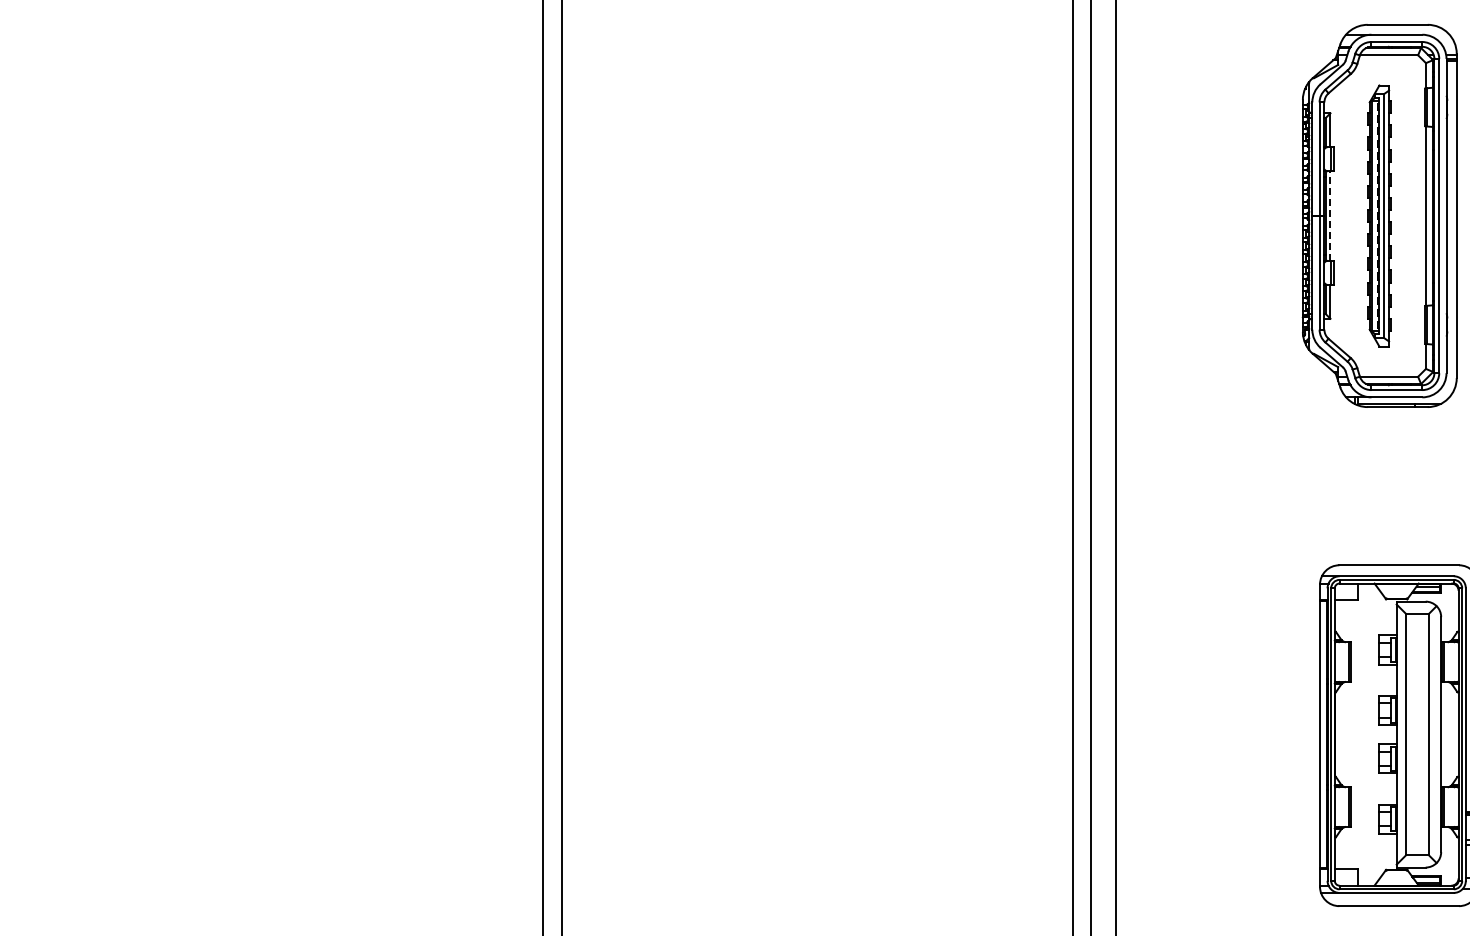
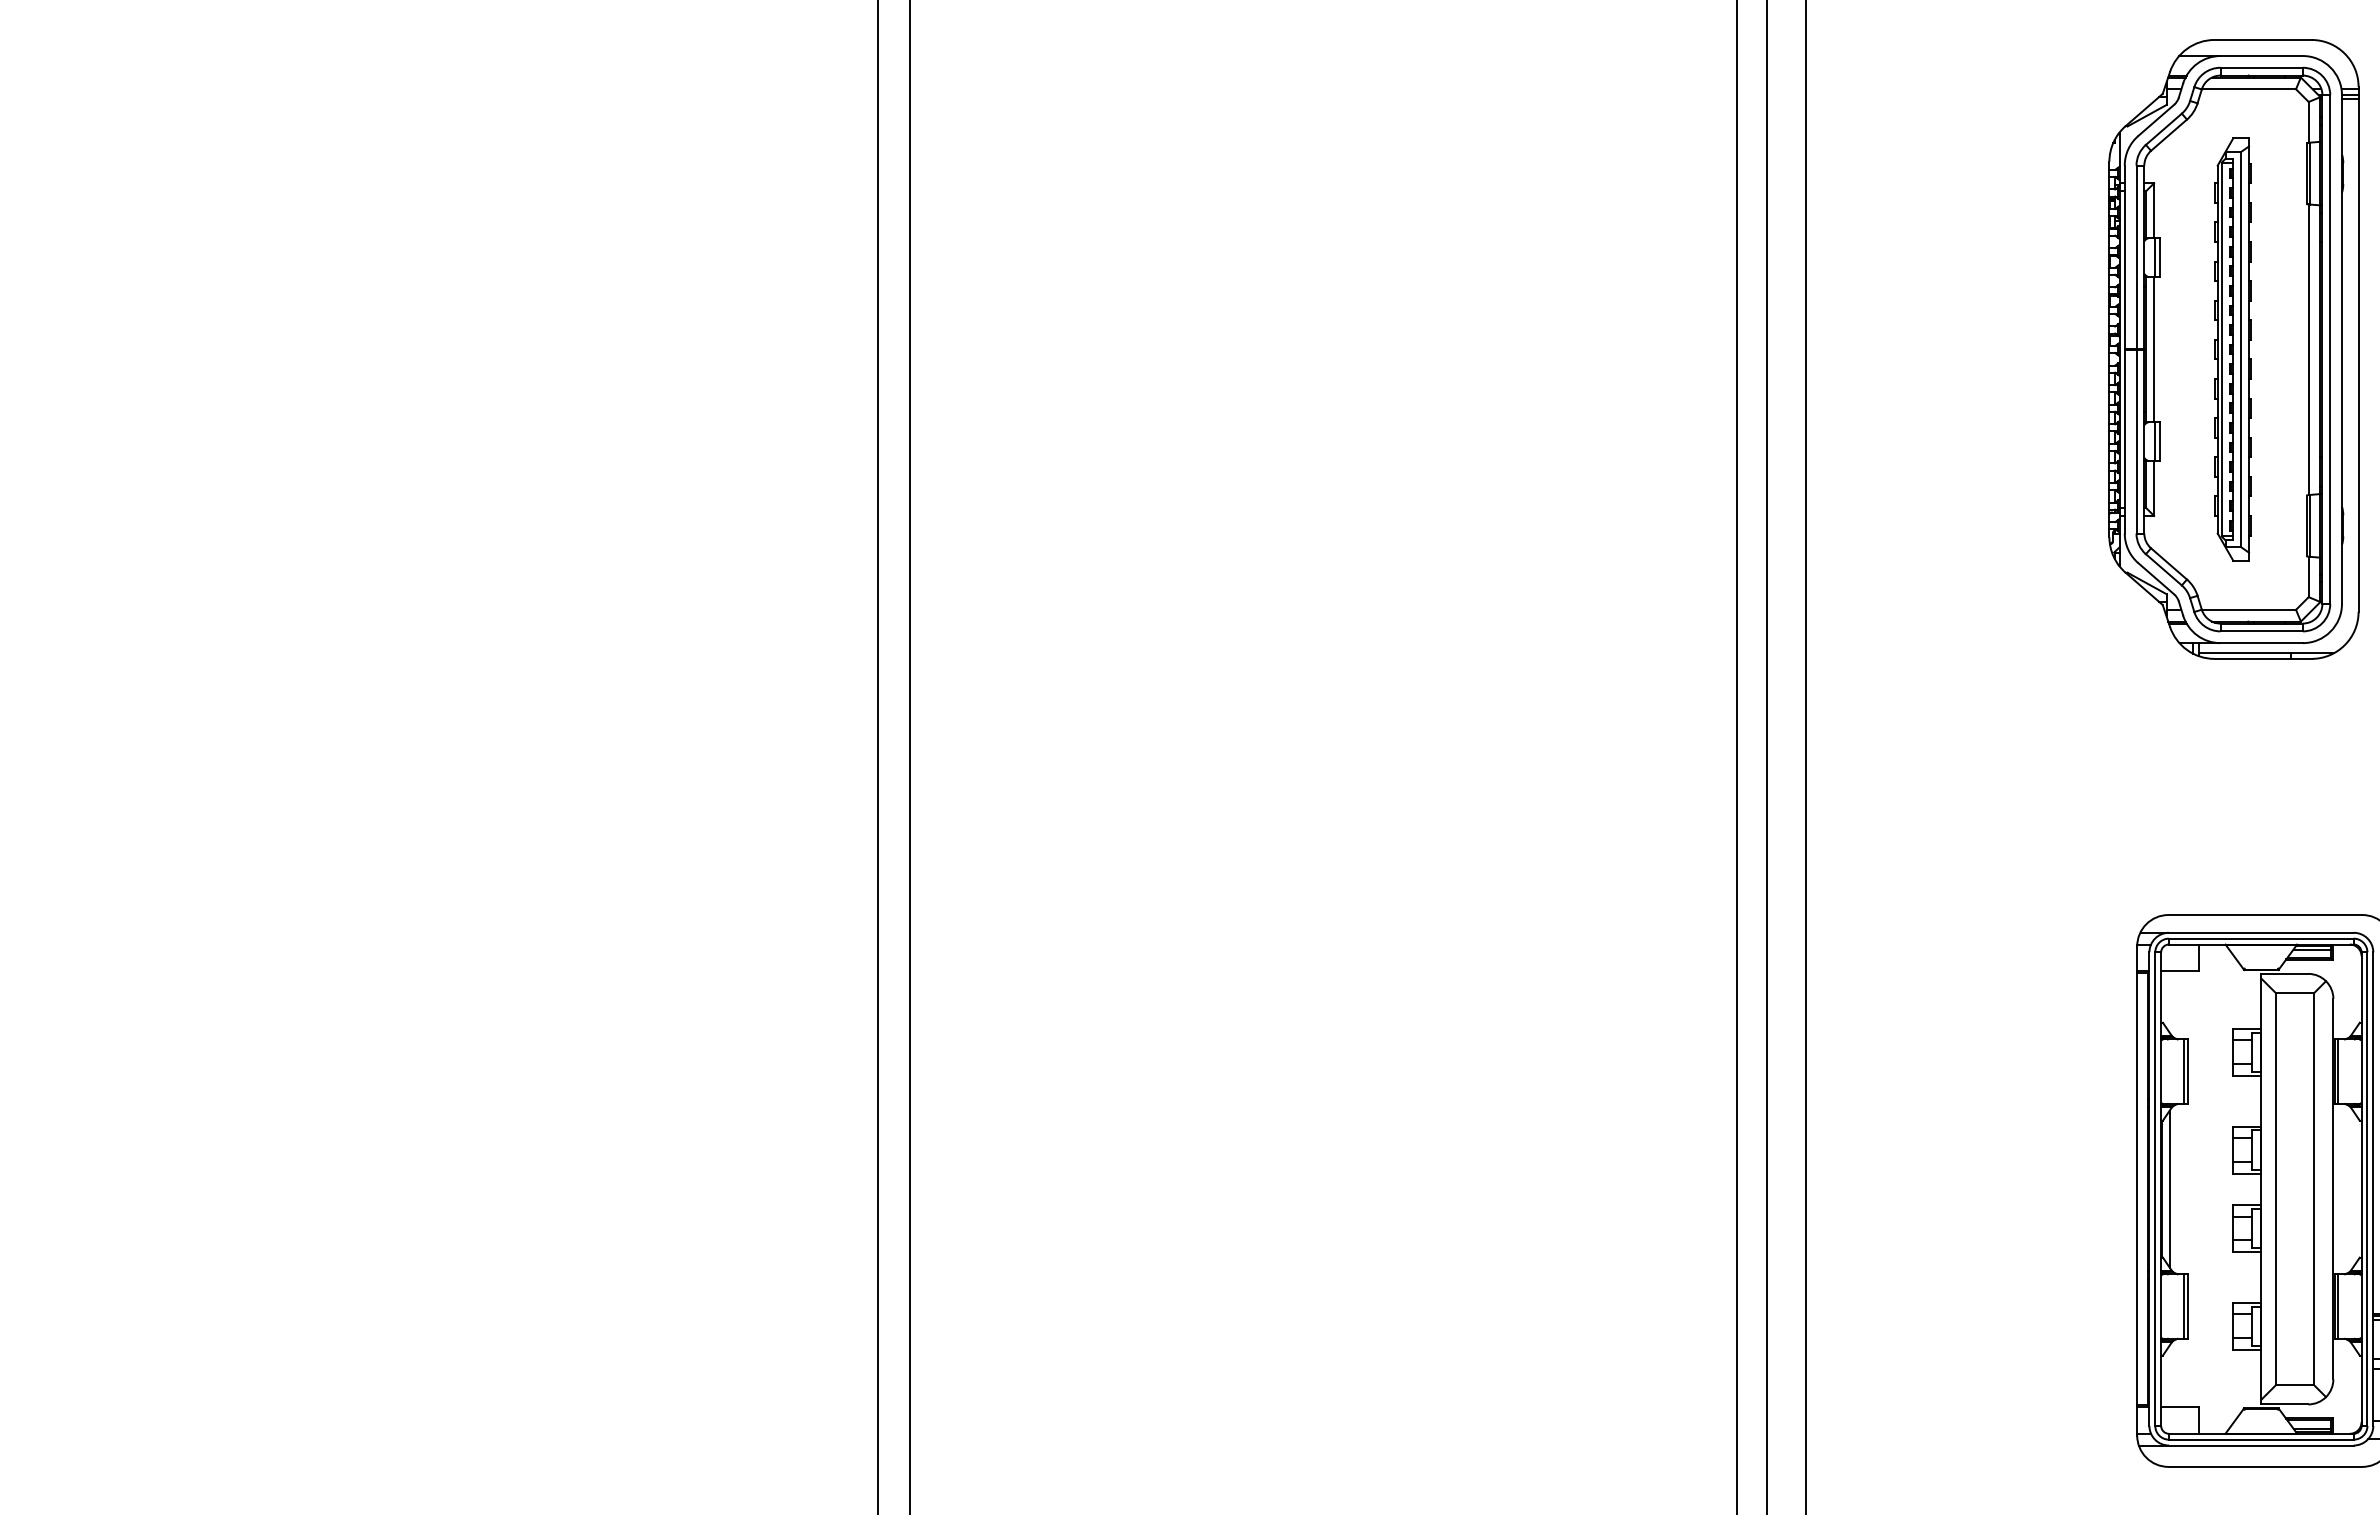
line: (1330, 216) -> (2154, 350), dashed -> solid
line: (1340, 734) -> (2170, 1188), added

